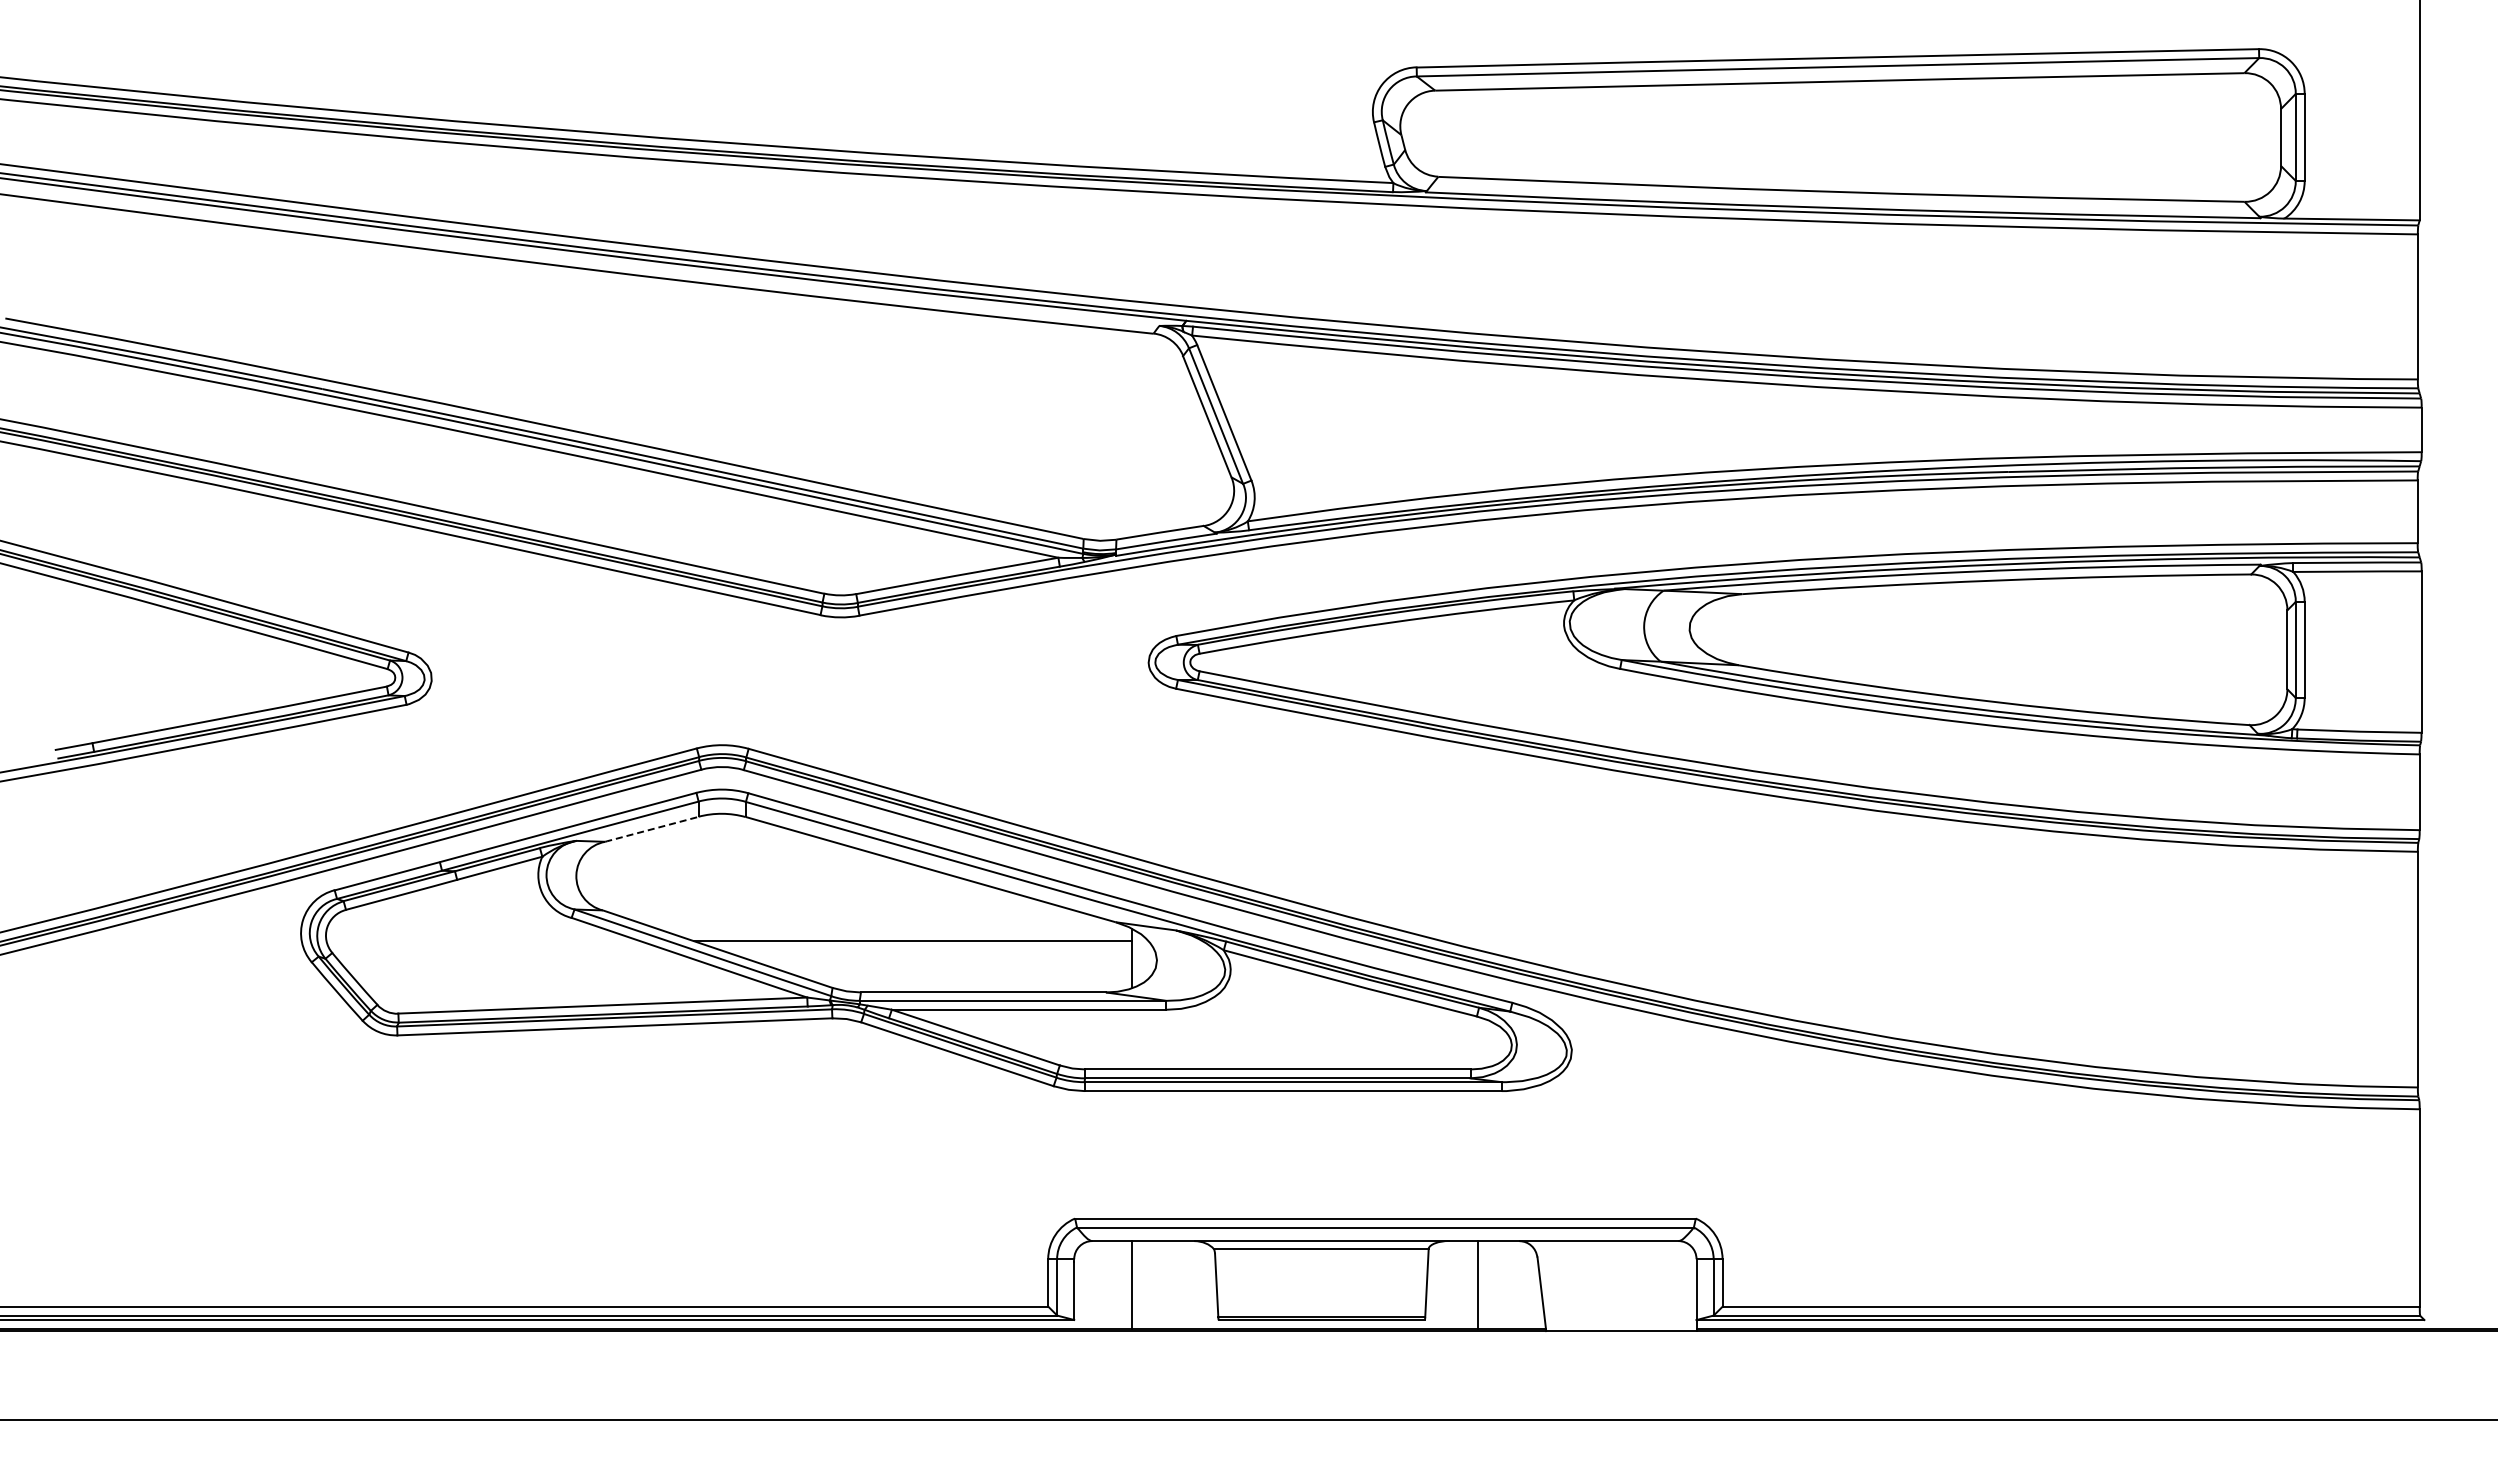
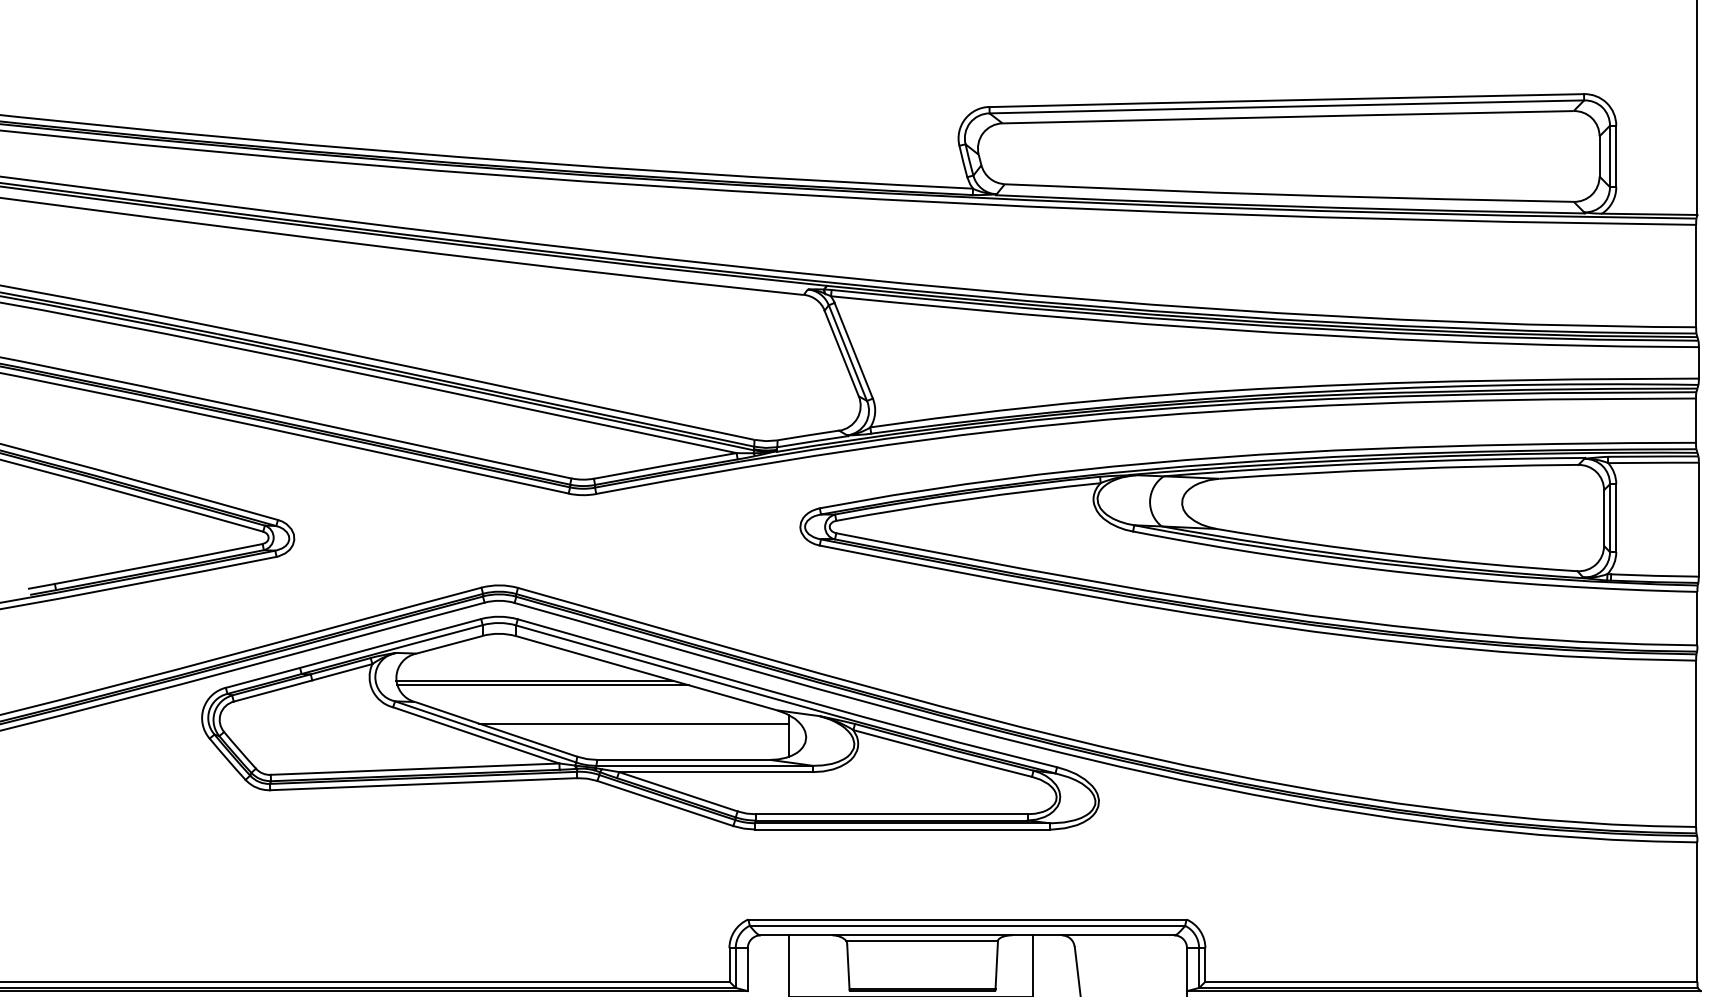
line: (651, 829) -> (449, 644), dashed -> solid
line: (772, 880) -> (534, 680), added
line: (783, 886) -> (542, 685), added

